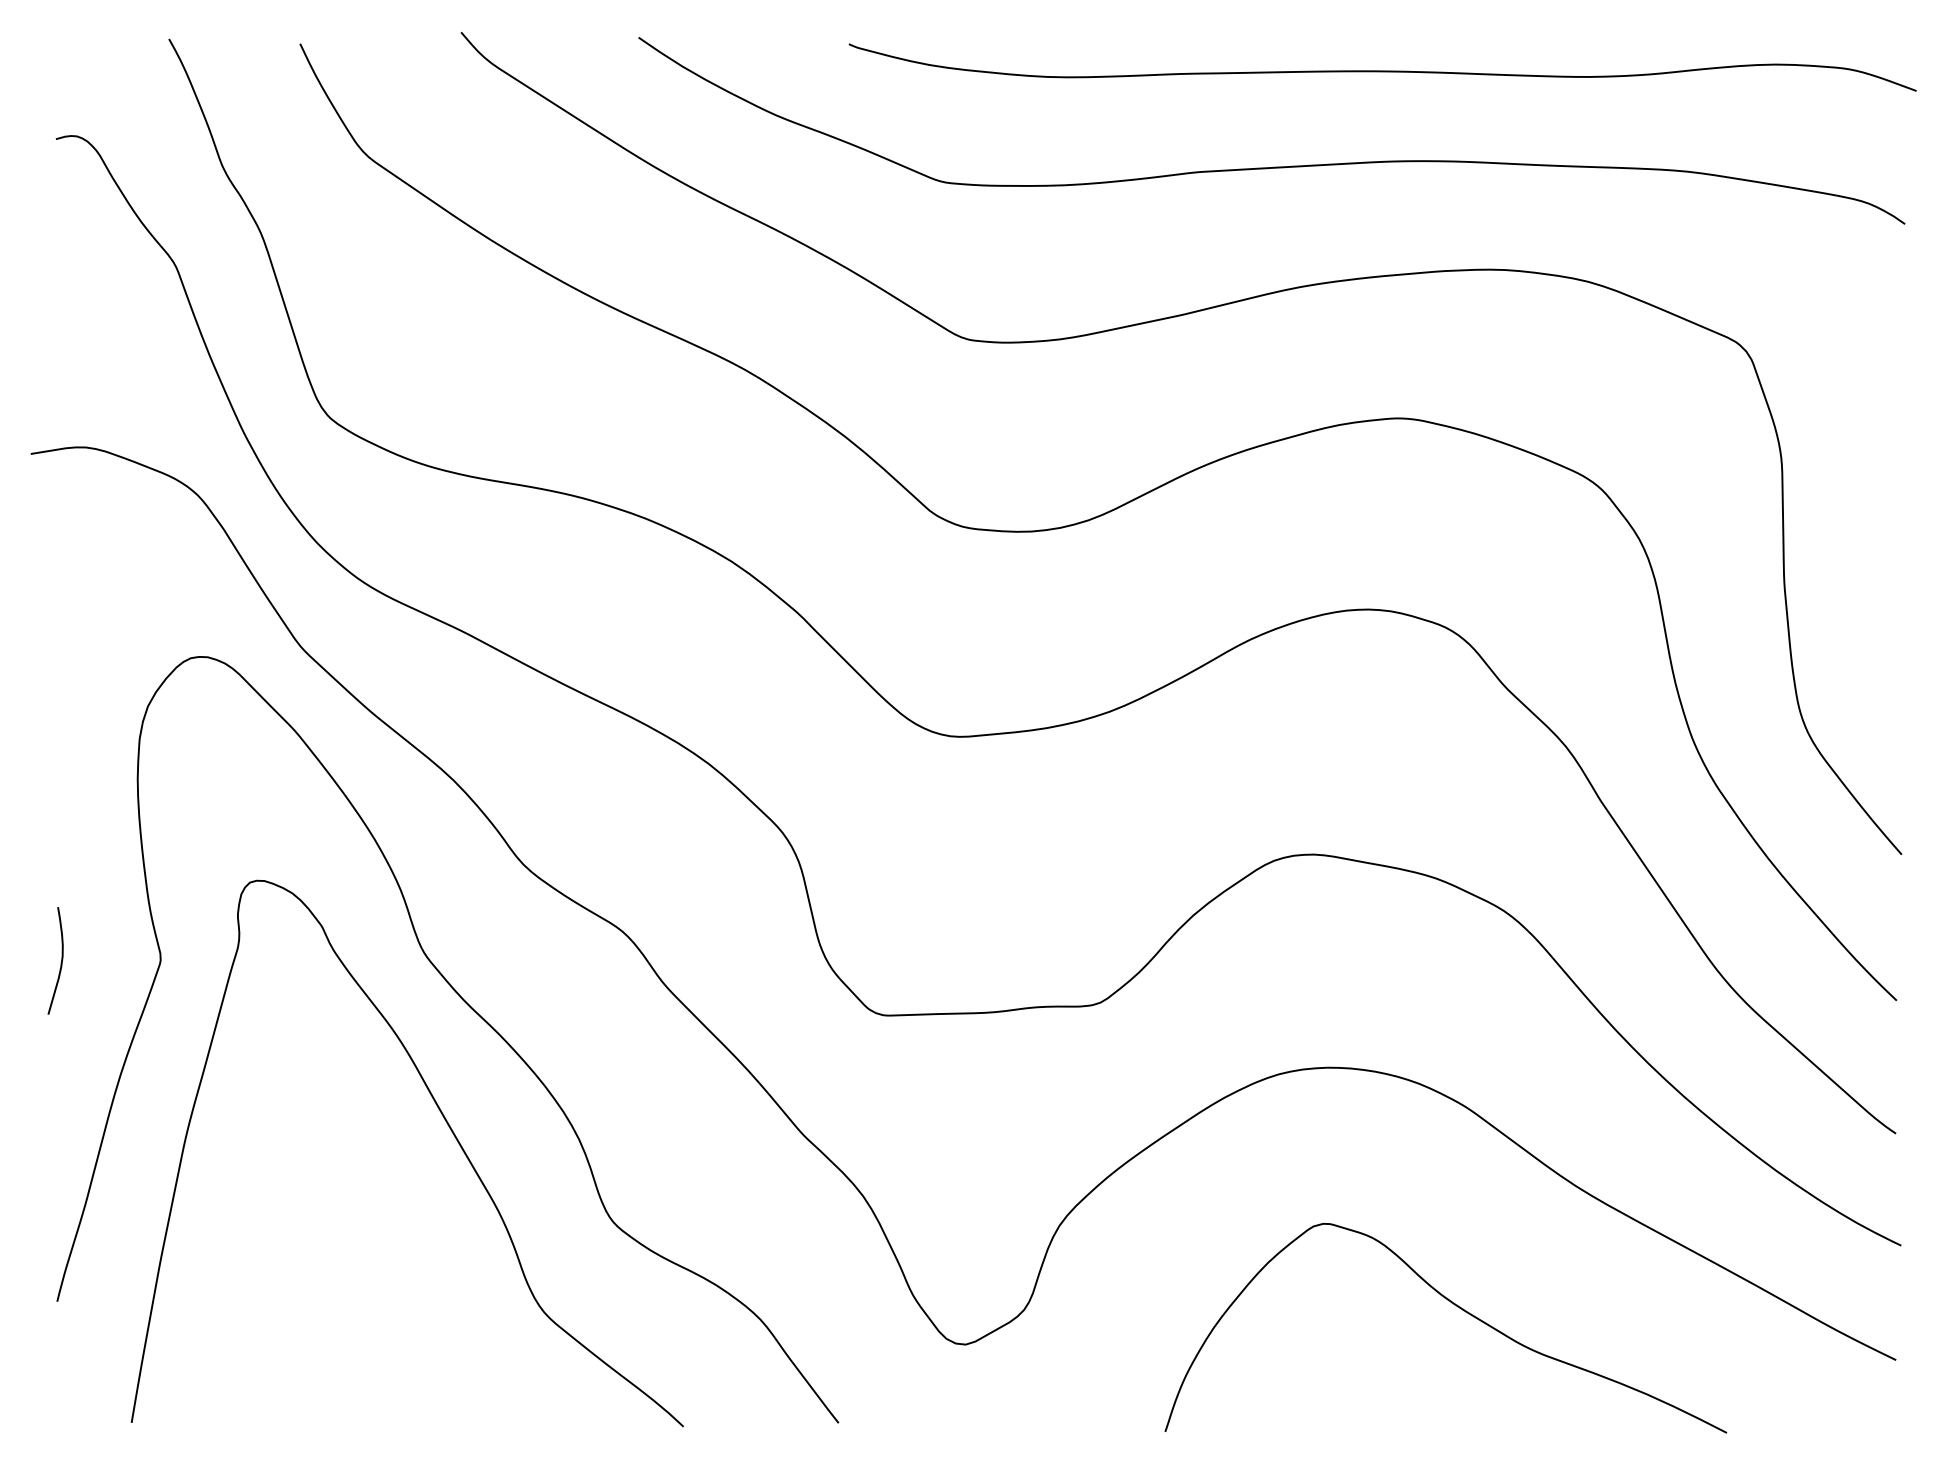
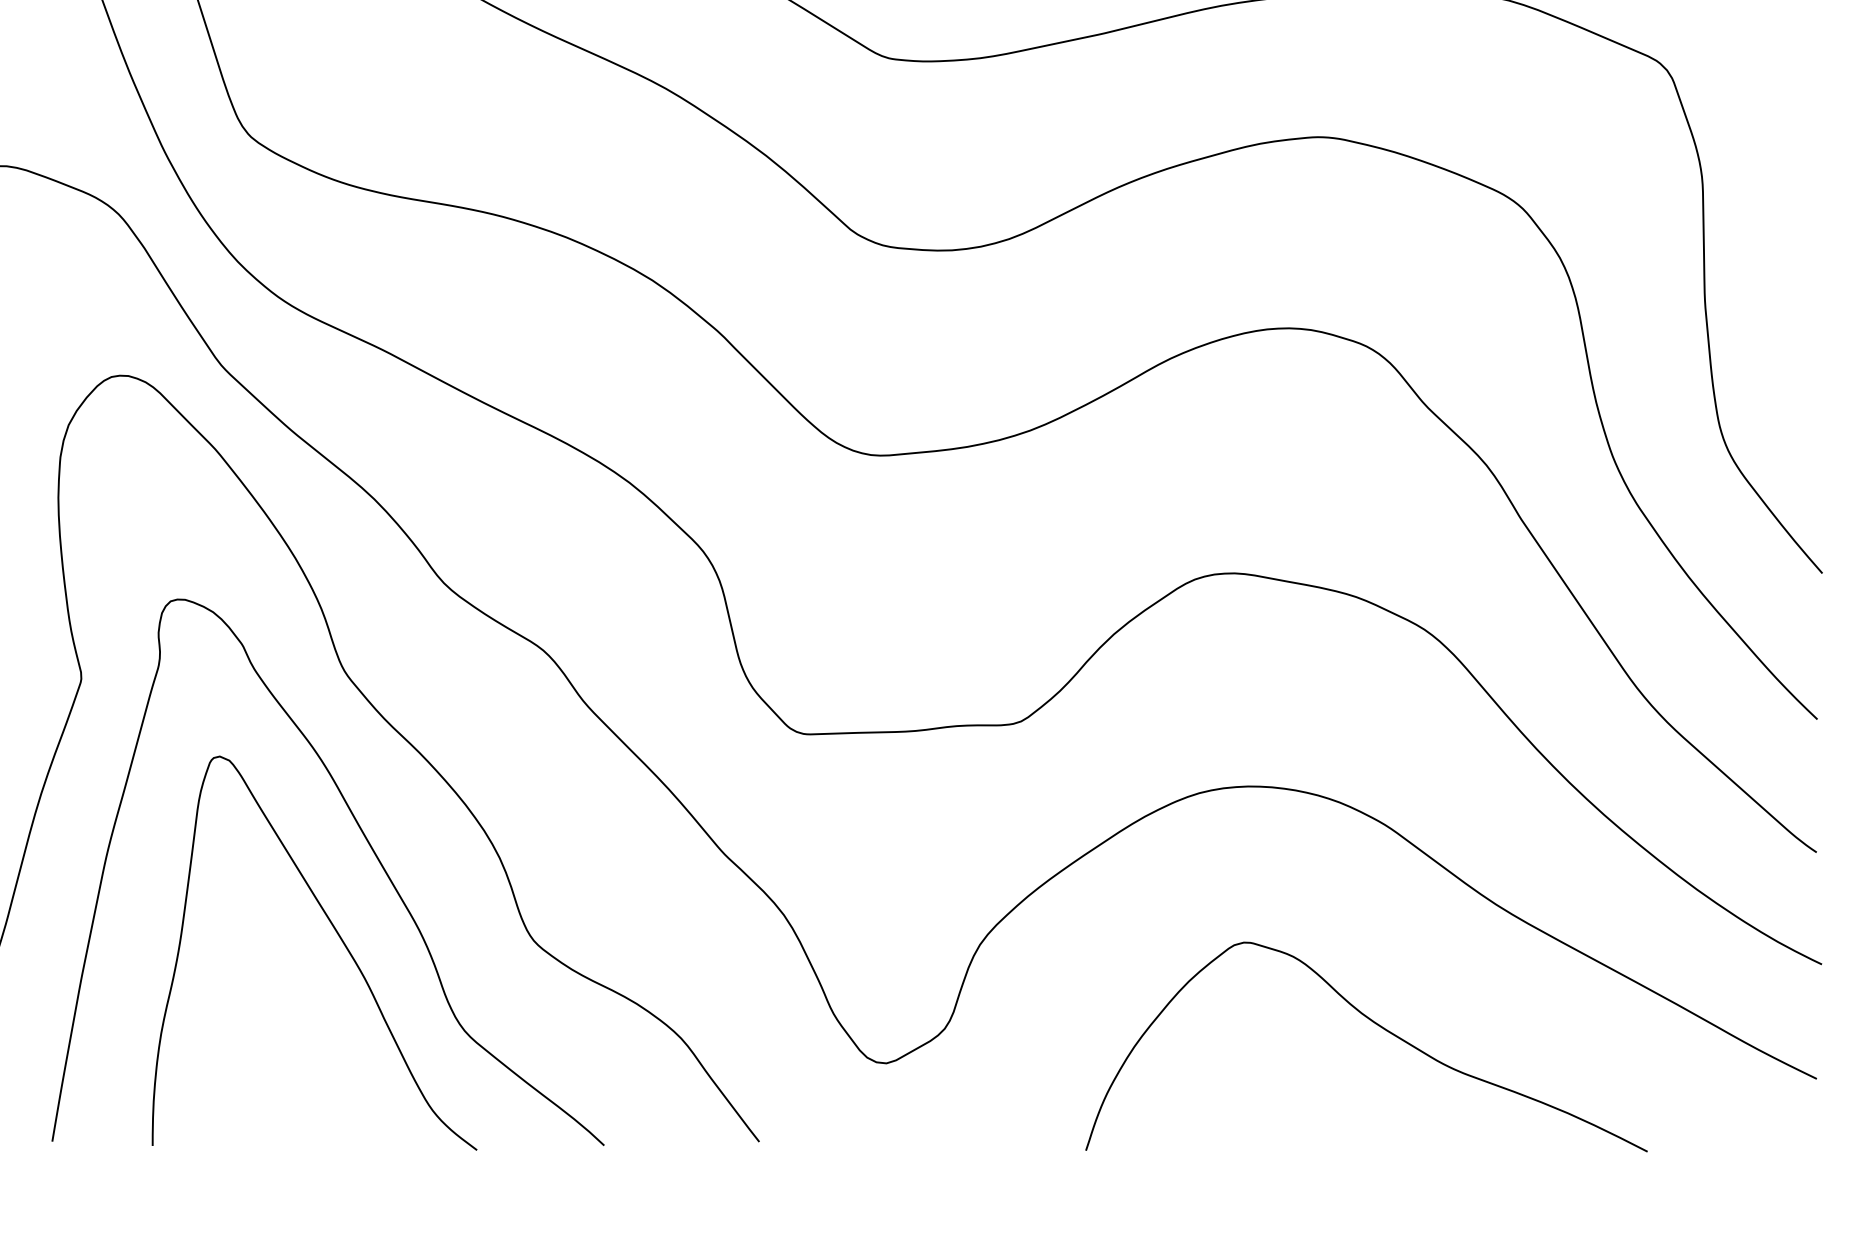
curve: (417, 1217) -> (338, 936), added

